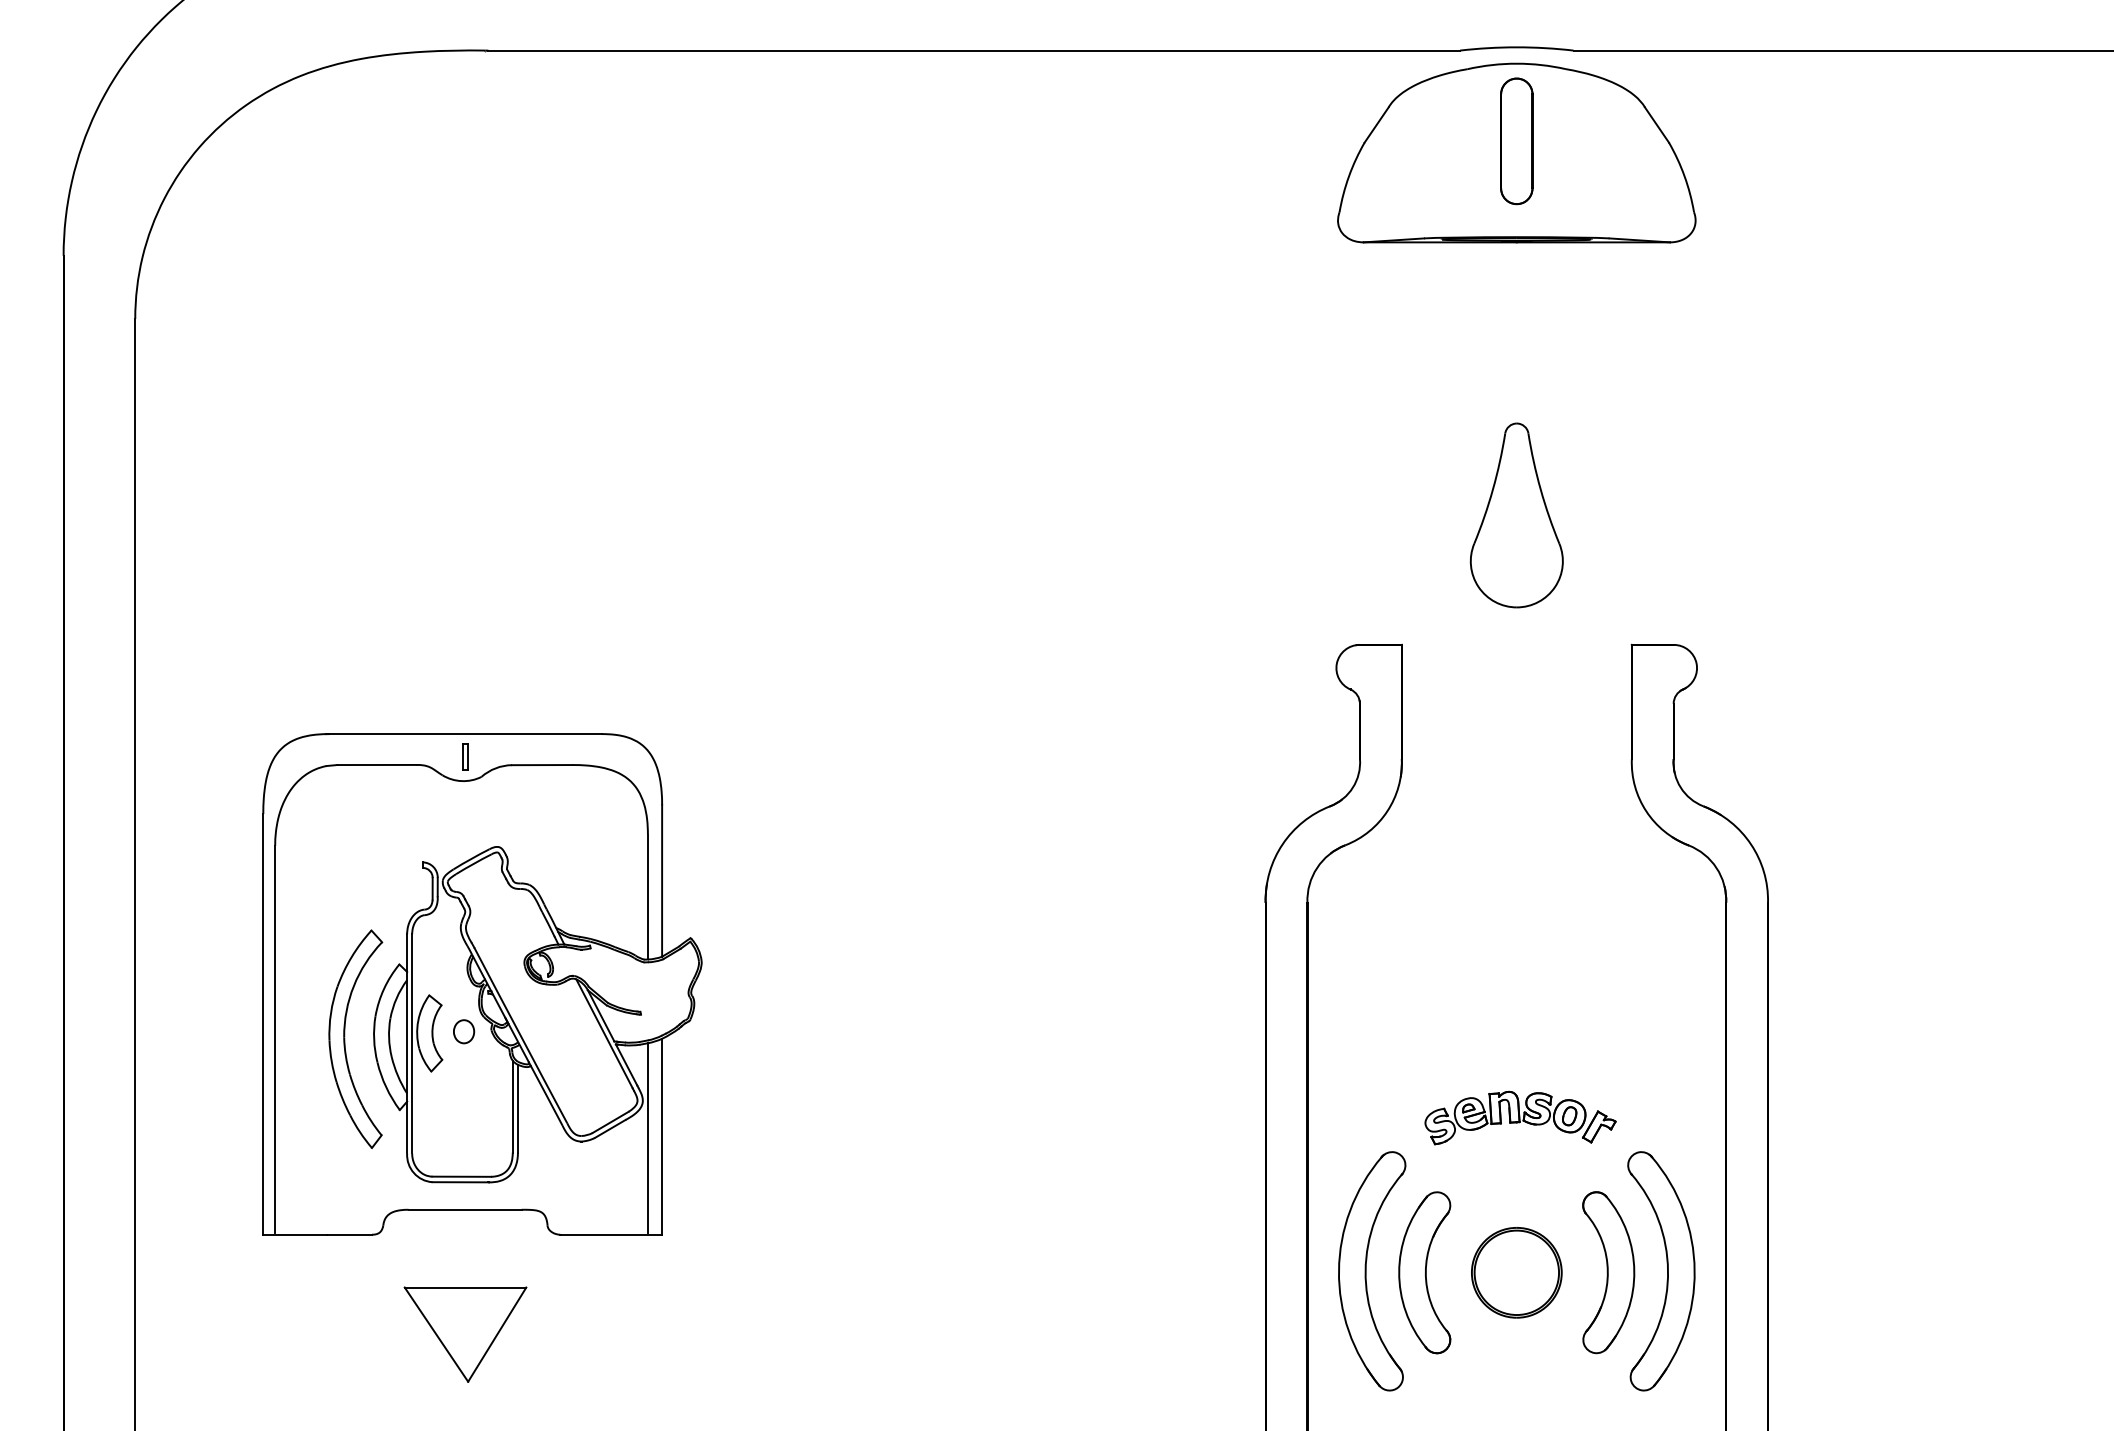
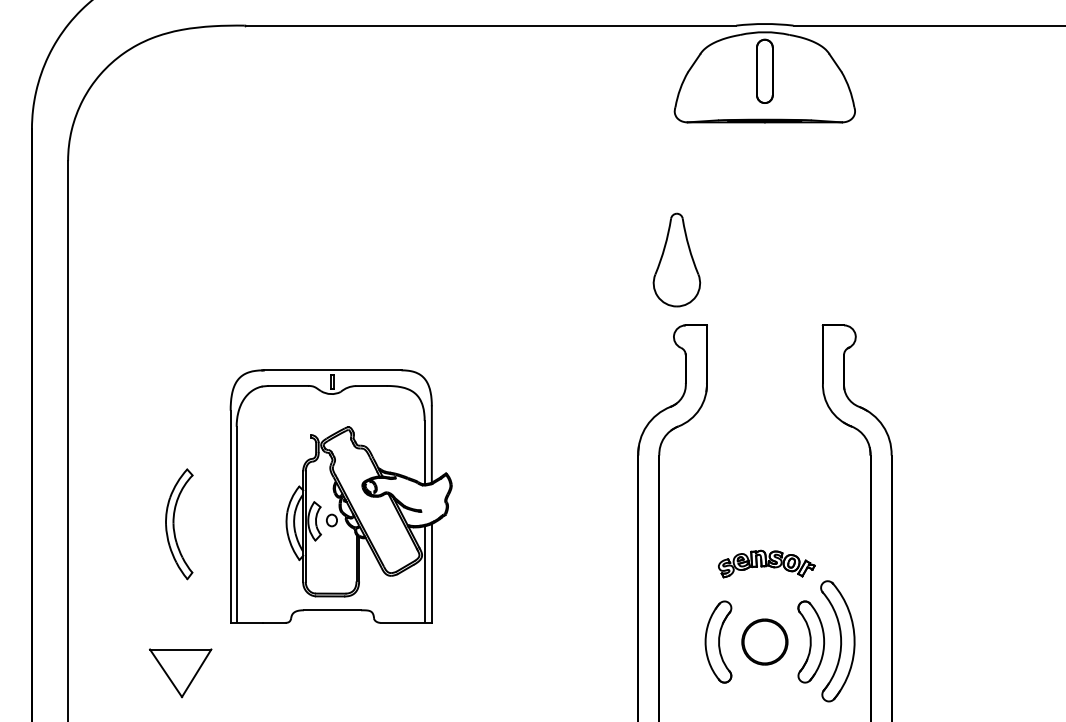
part: (1515, 514) -> (676, 259), moved
part: (481, 984) -> (340, 496), moved
part: (1371, 1271) -> (691, 641), removed
part: (465, 1335) -> (180, 673), moved

